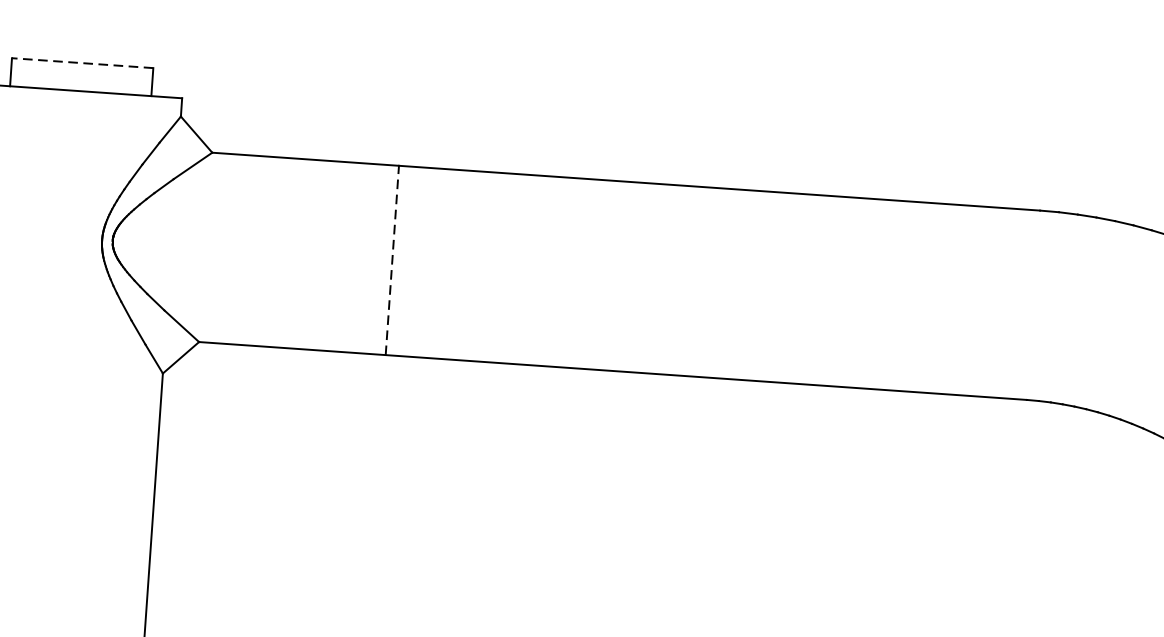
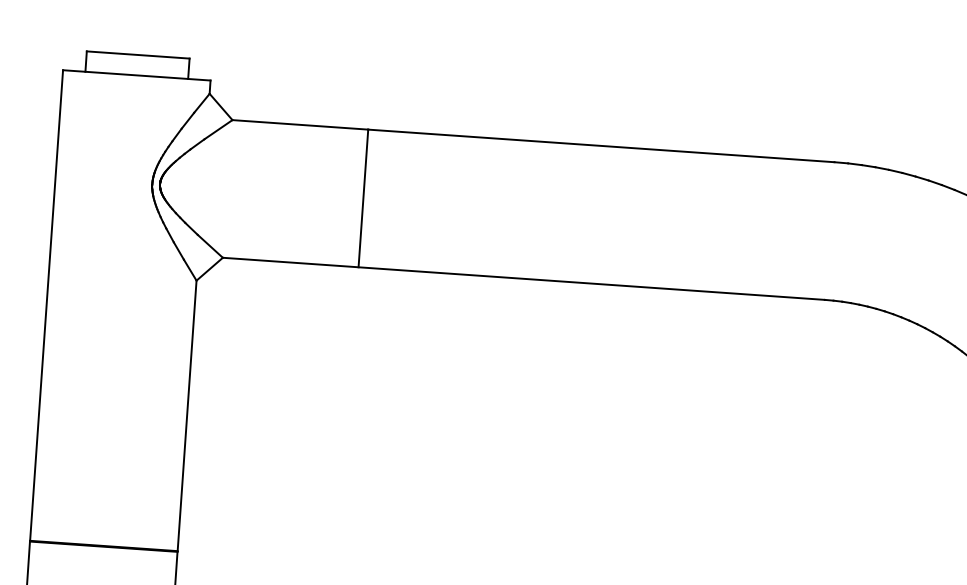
line: (83, 63) -> (138, 55), dashed -> solid
line: (392, 259) -> (363, 197), dashed -> solid

